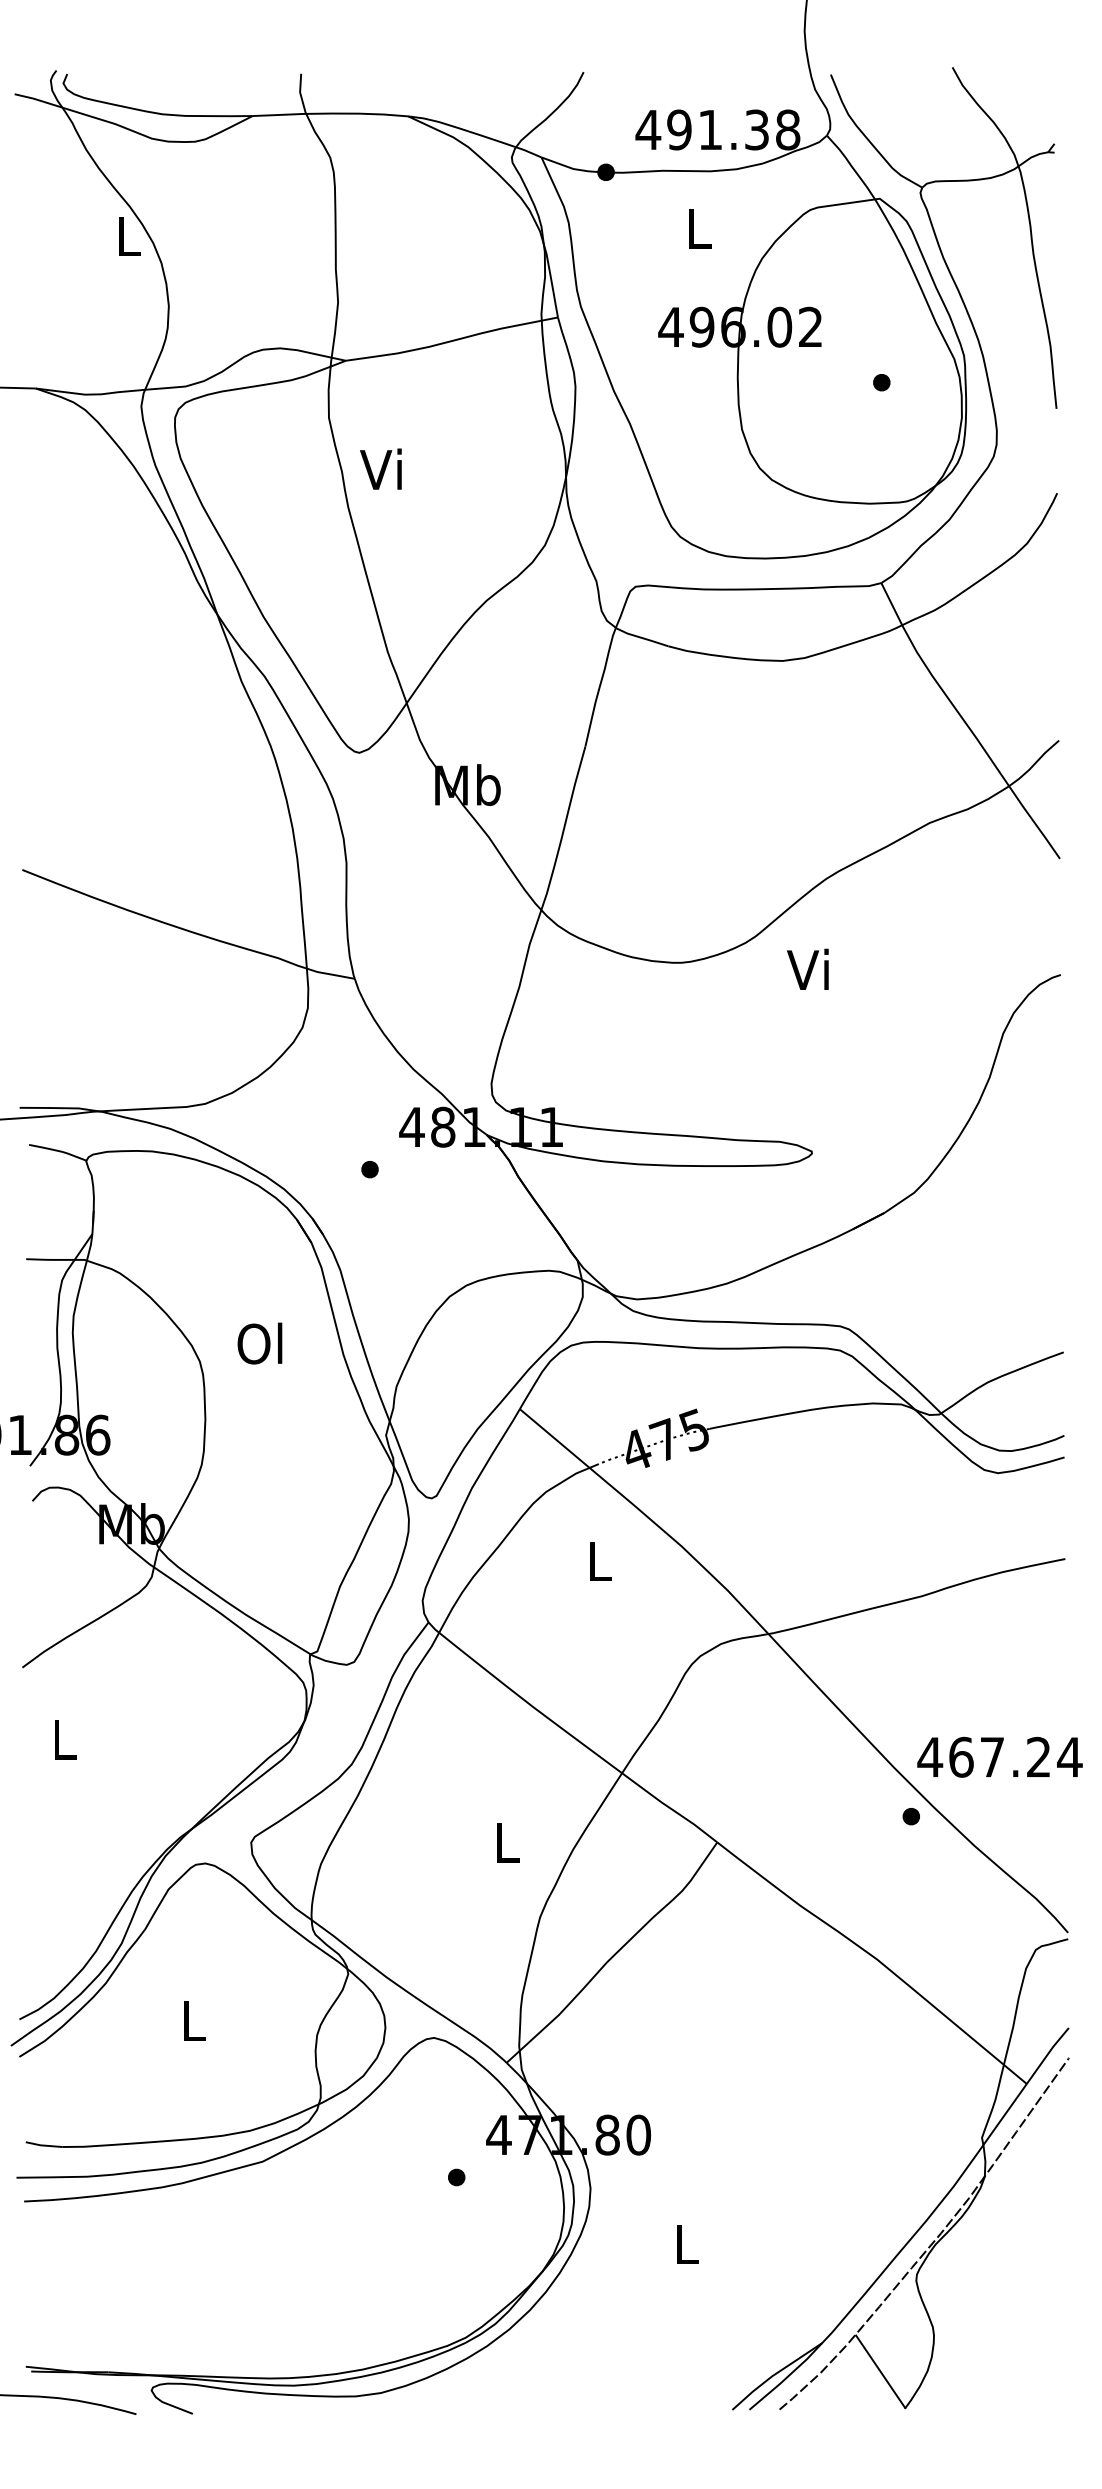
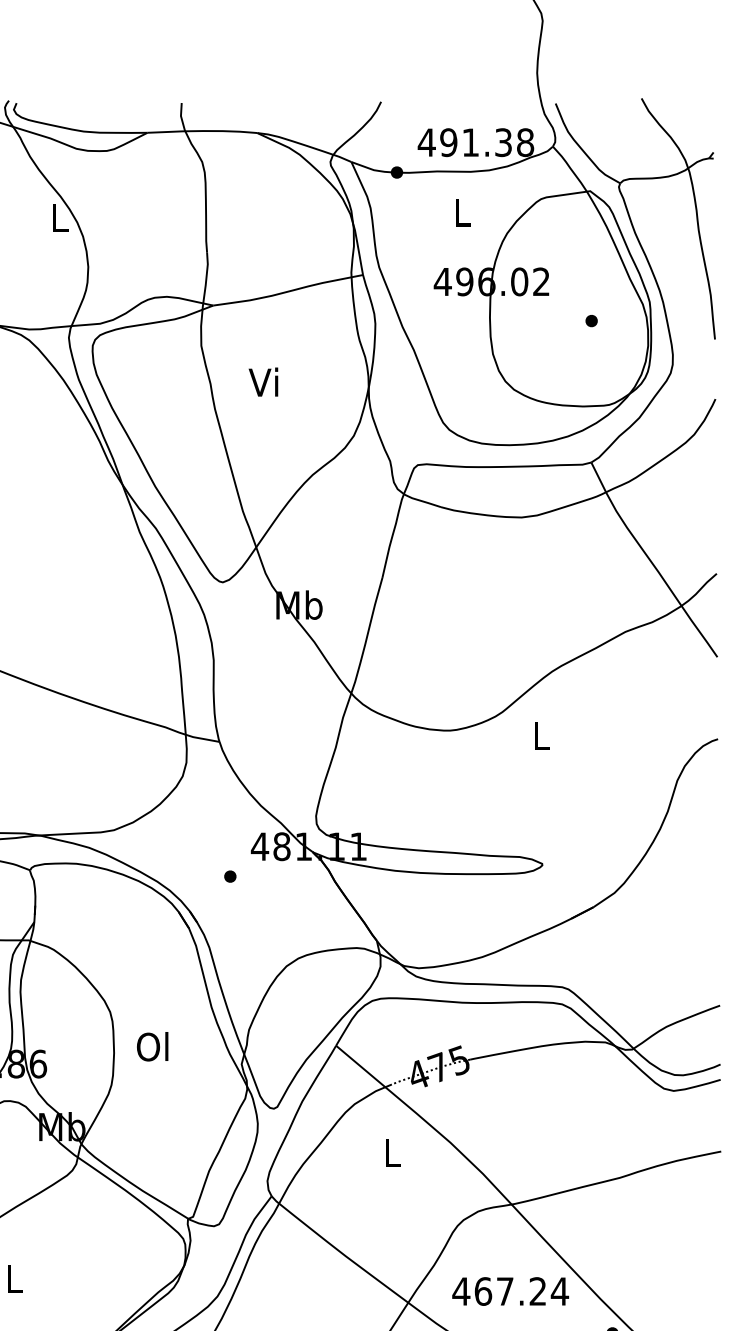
text: (380, 468) -> (263, 381), moved
text: (807, 968) -> (539, 734), Vi -> L
text: (259, 1343) -> (152, 1046), moved
text: (999, 1756) -> (510, 1290), moved

